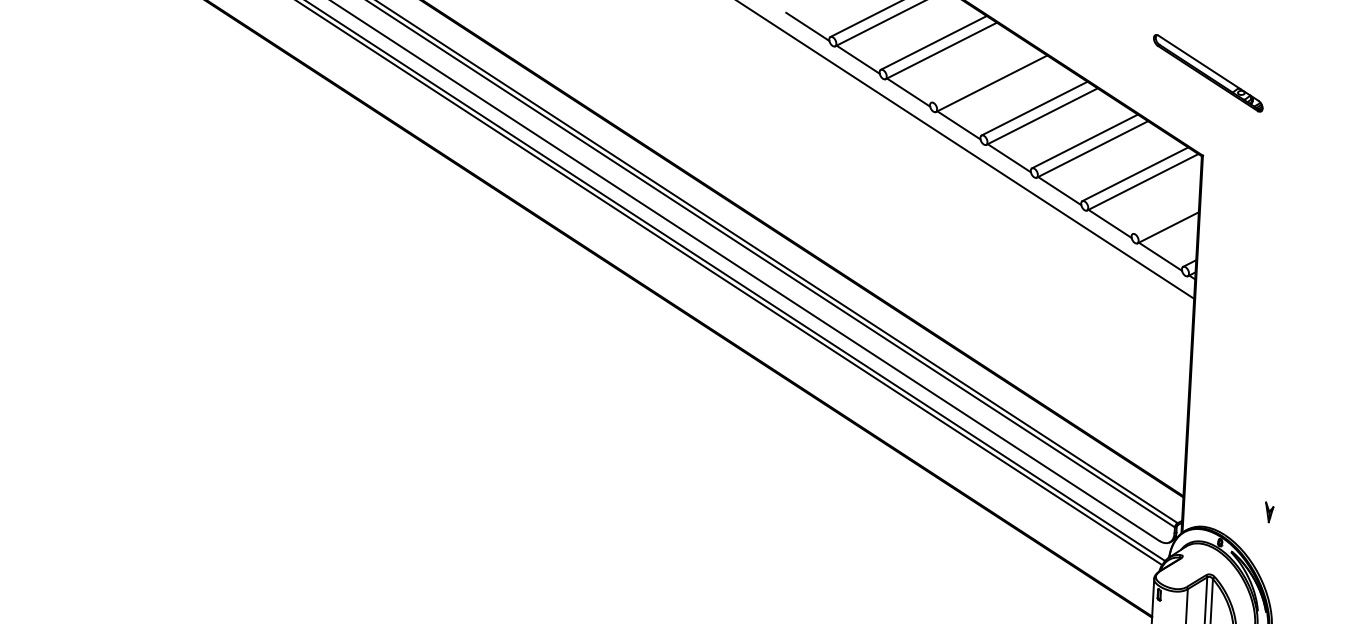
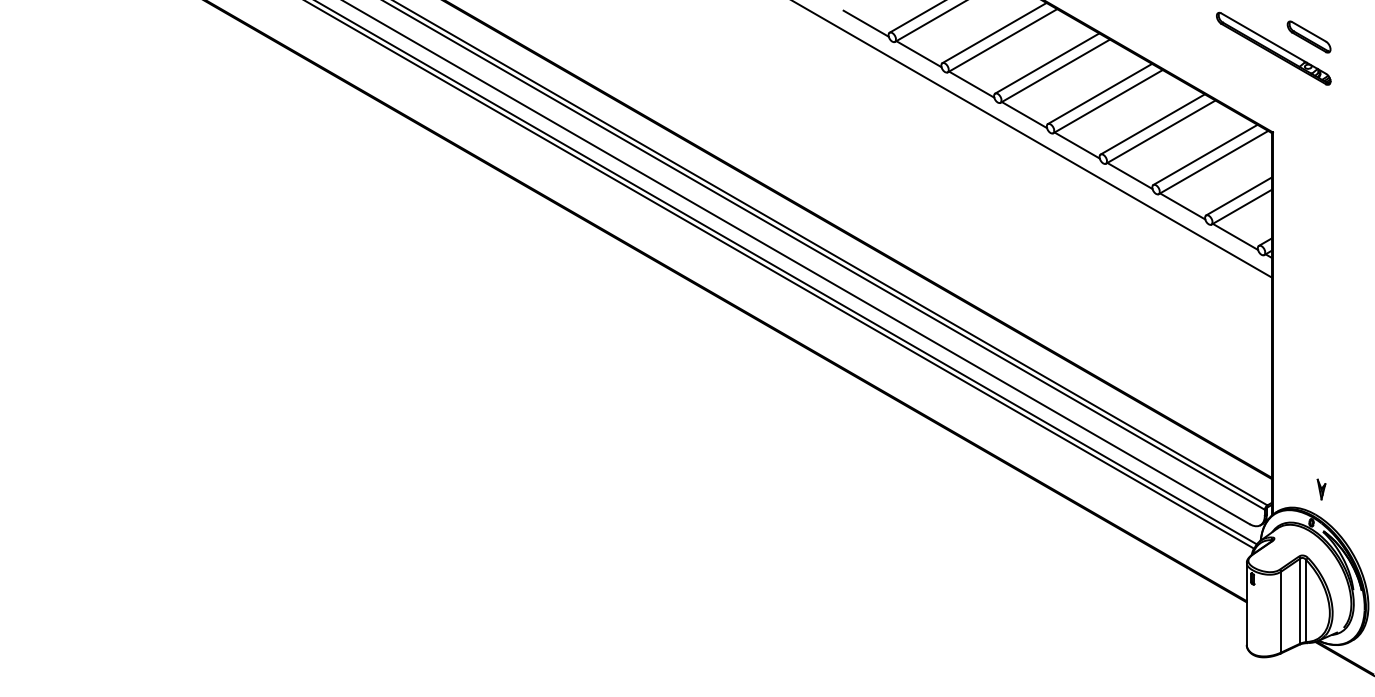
part: (1243, 63) -> (1308, 36), added
line: (984, 75) -> (1047, 63), added
line: (1165, 217) -> (1238, 196), added
part: (1269, 512) -> (1321, 489), moved

